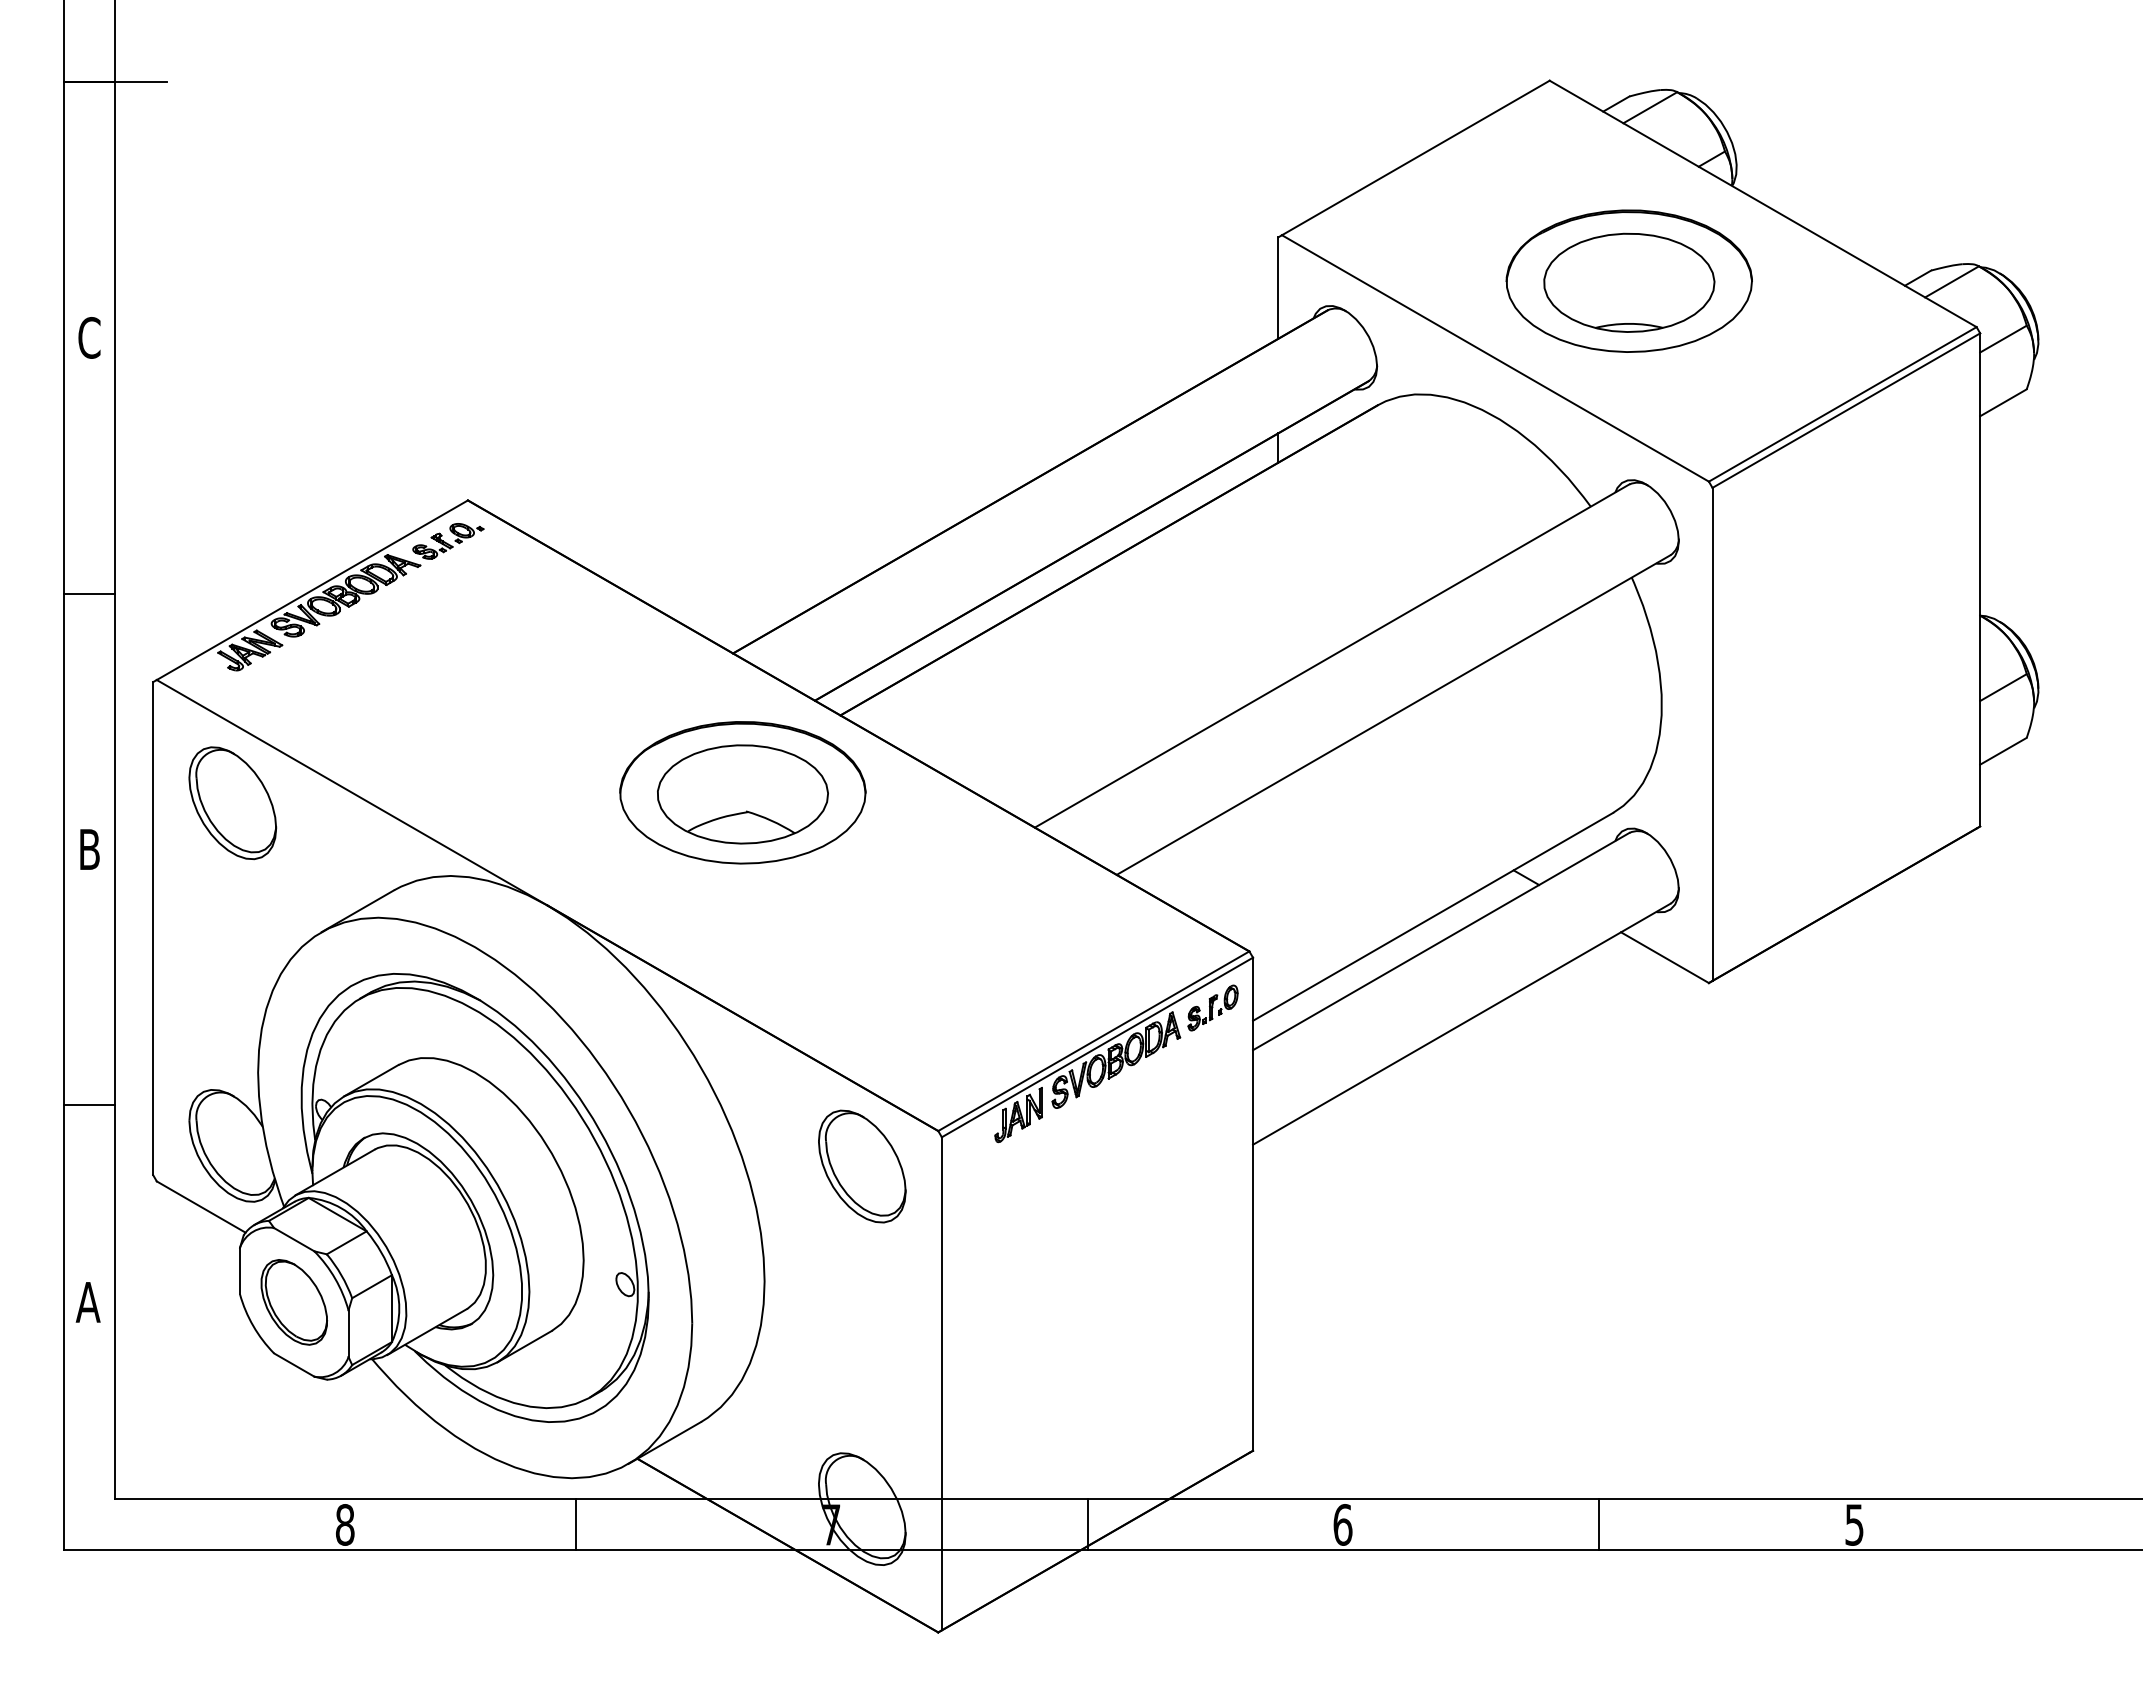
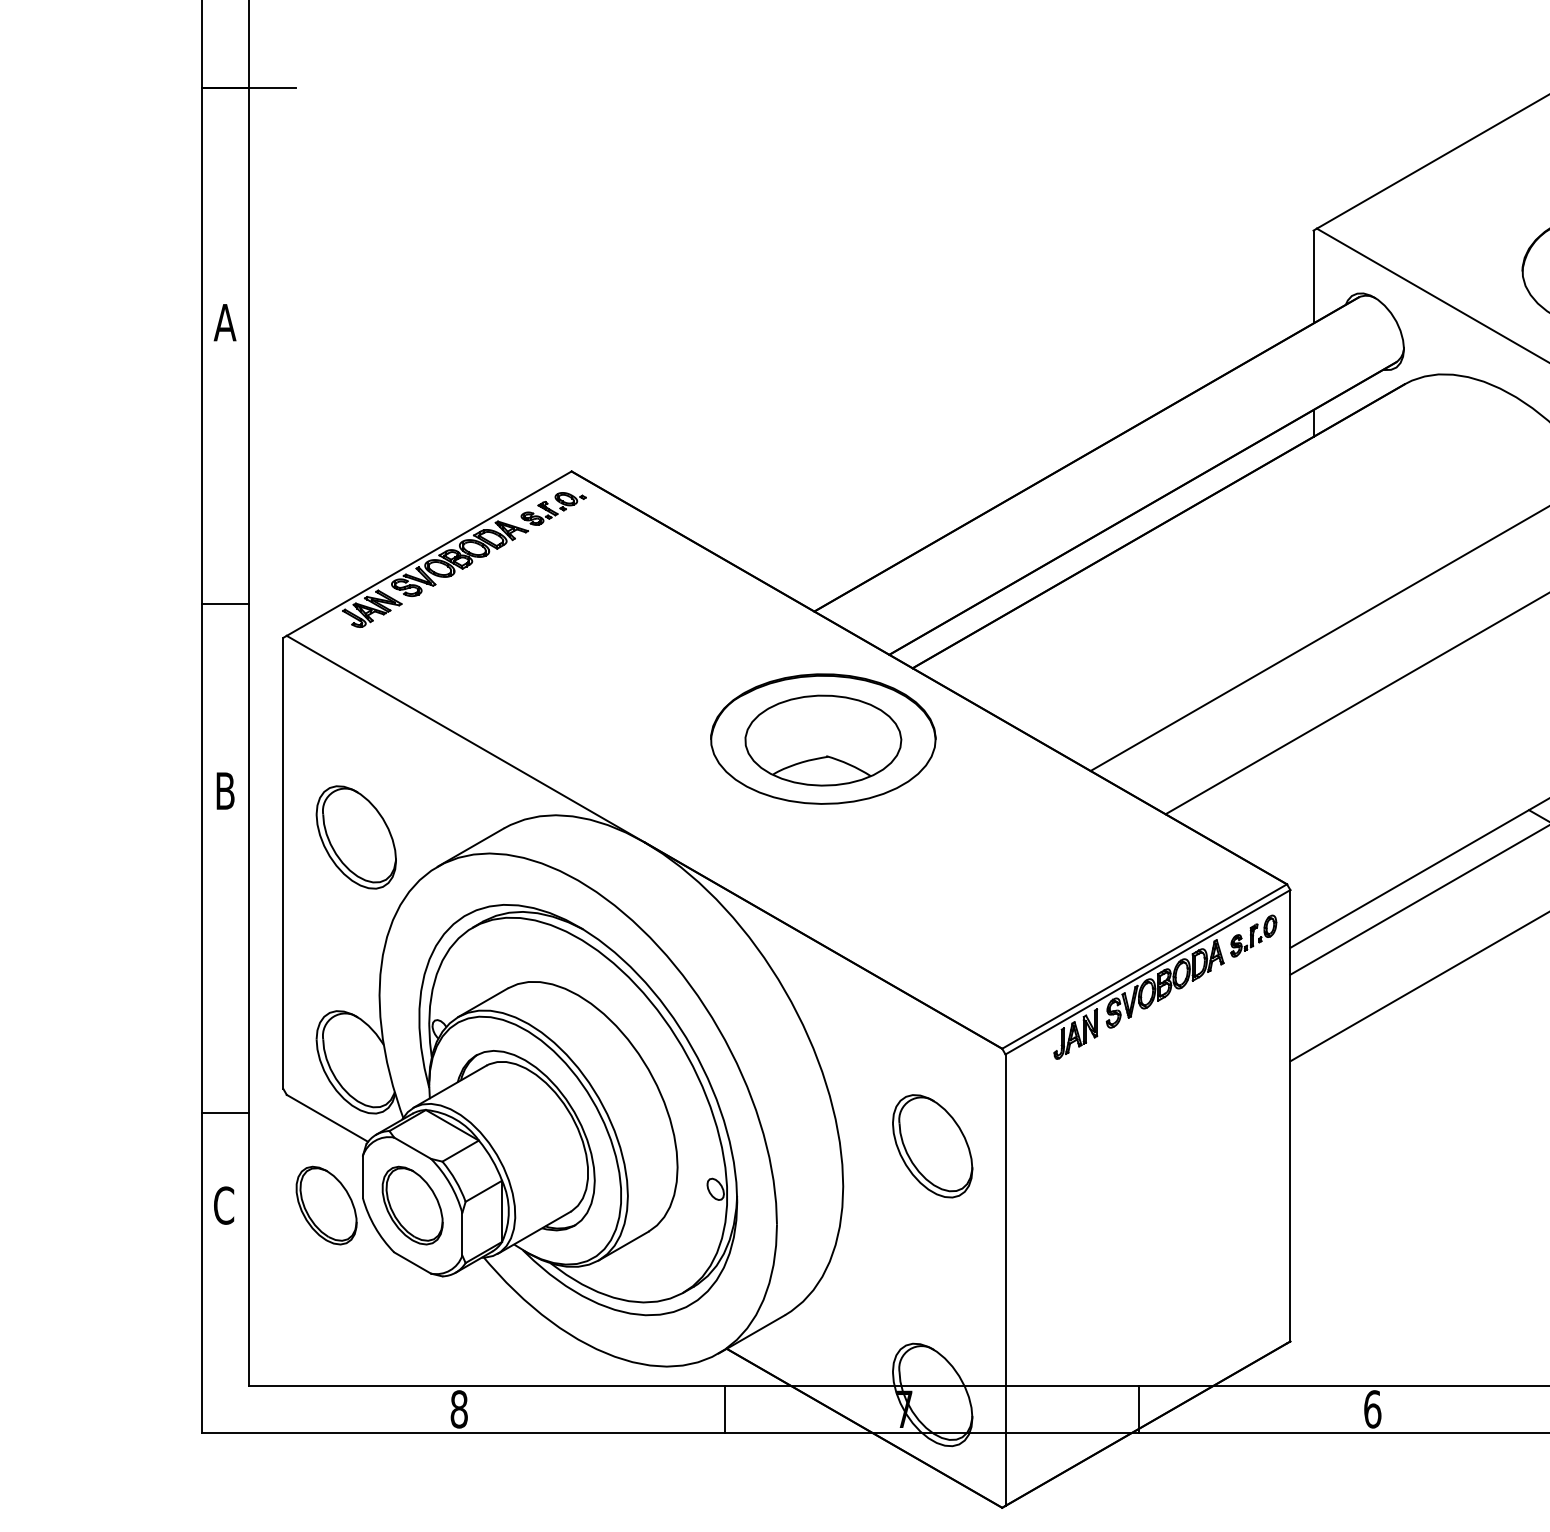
text: (89, 337) -> (225, 322), C -> A
line: (89, 593) -> (225, 604), moved
part: (232, 803) -> (356, 837), moved
line: (89, 1105) -> (225, 1113), moved
part: (862, 1166) -> (932, 1146), moved
text: (87, 1302) -> (223, 1205), A -> C
part: (199, 1302) -> (325, 1205), added
line: (575, 1524) -> (725, 1408), moved

